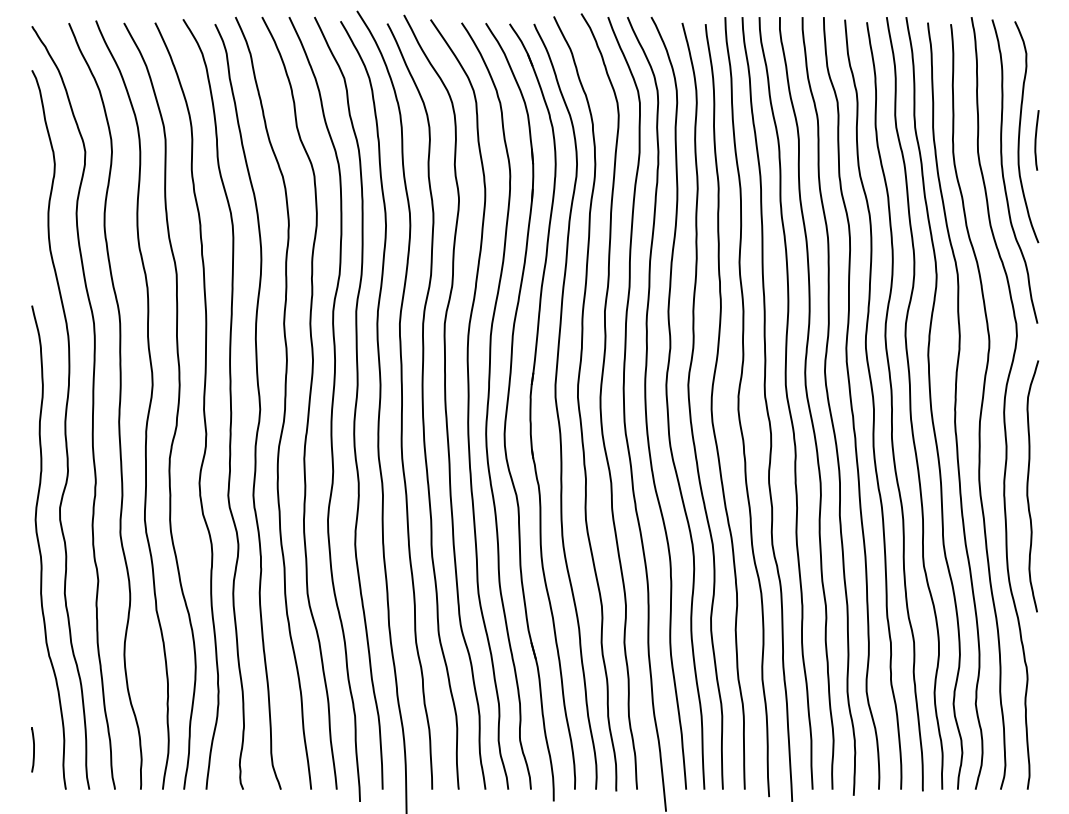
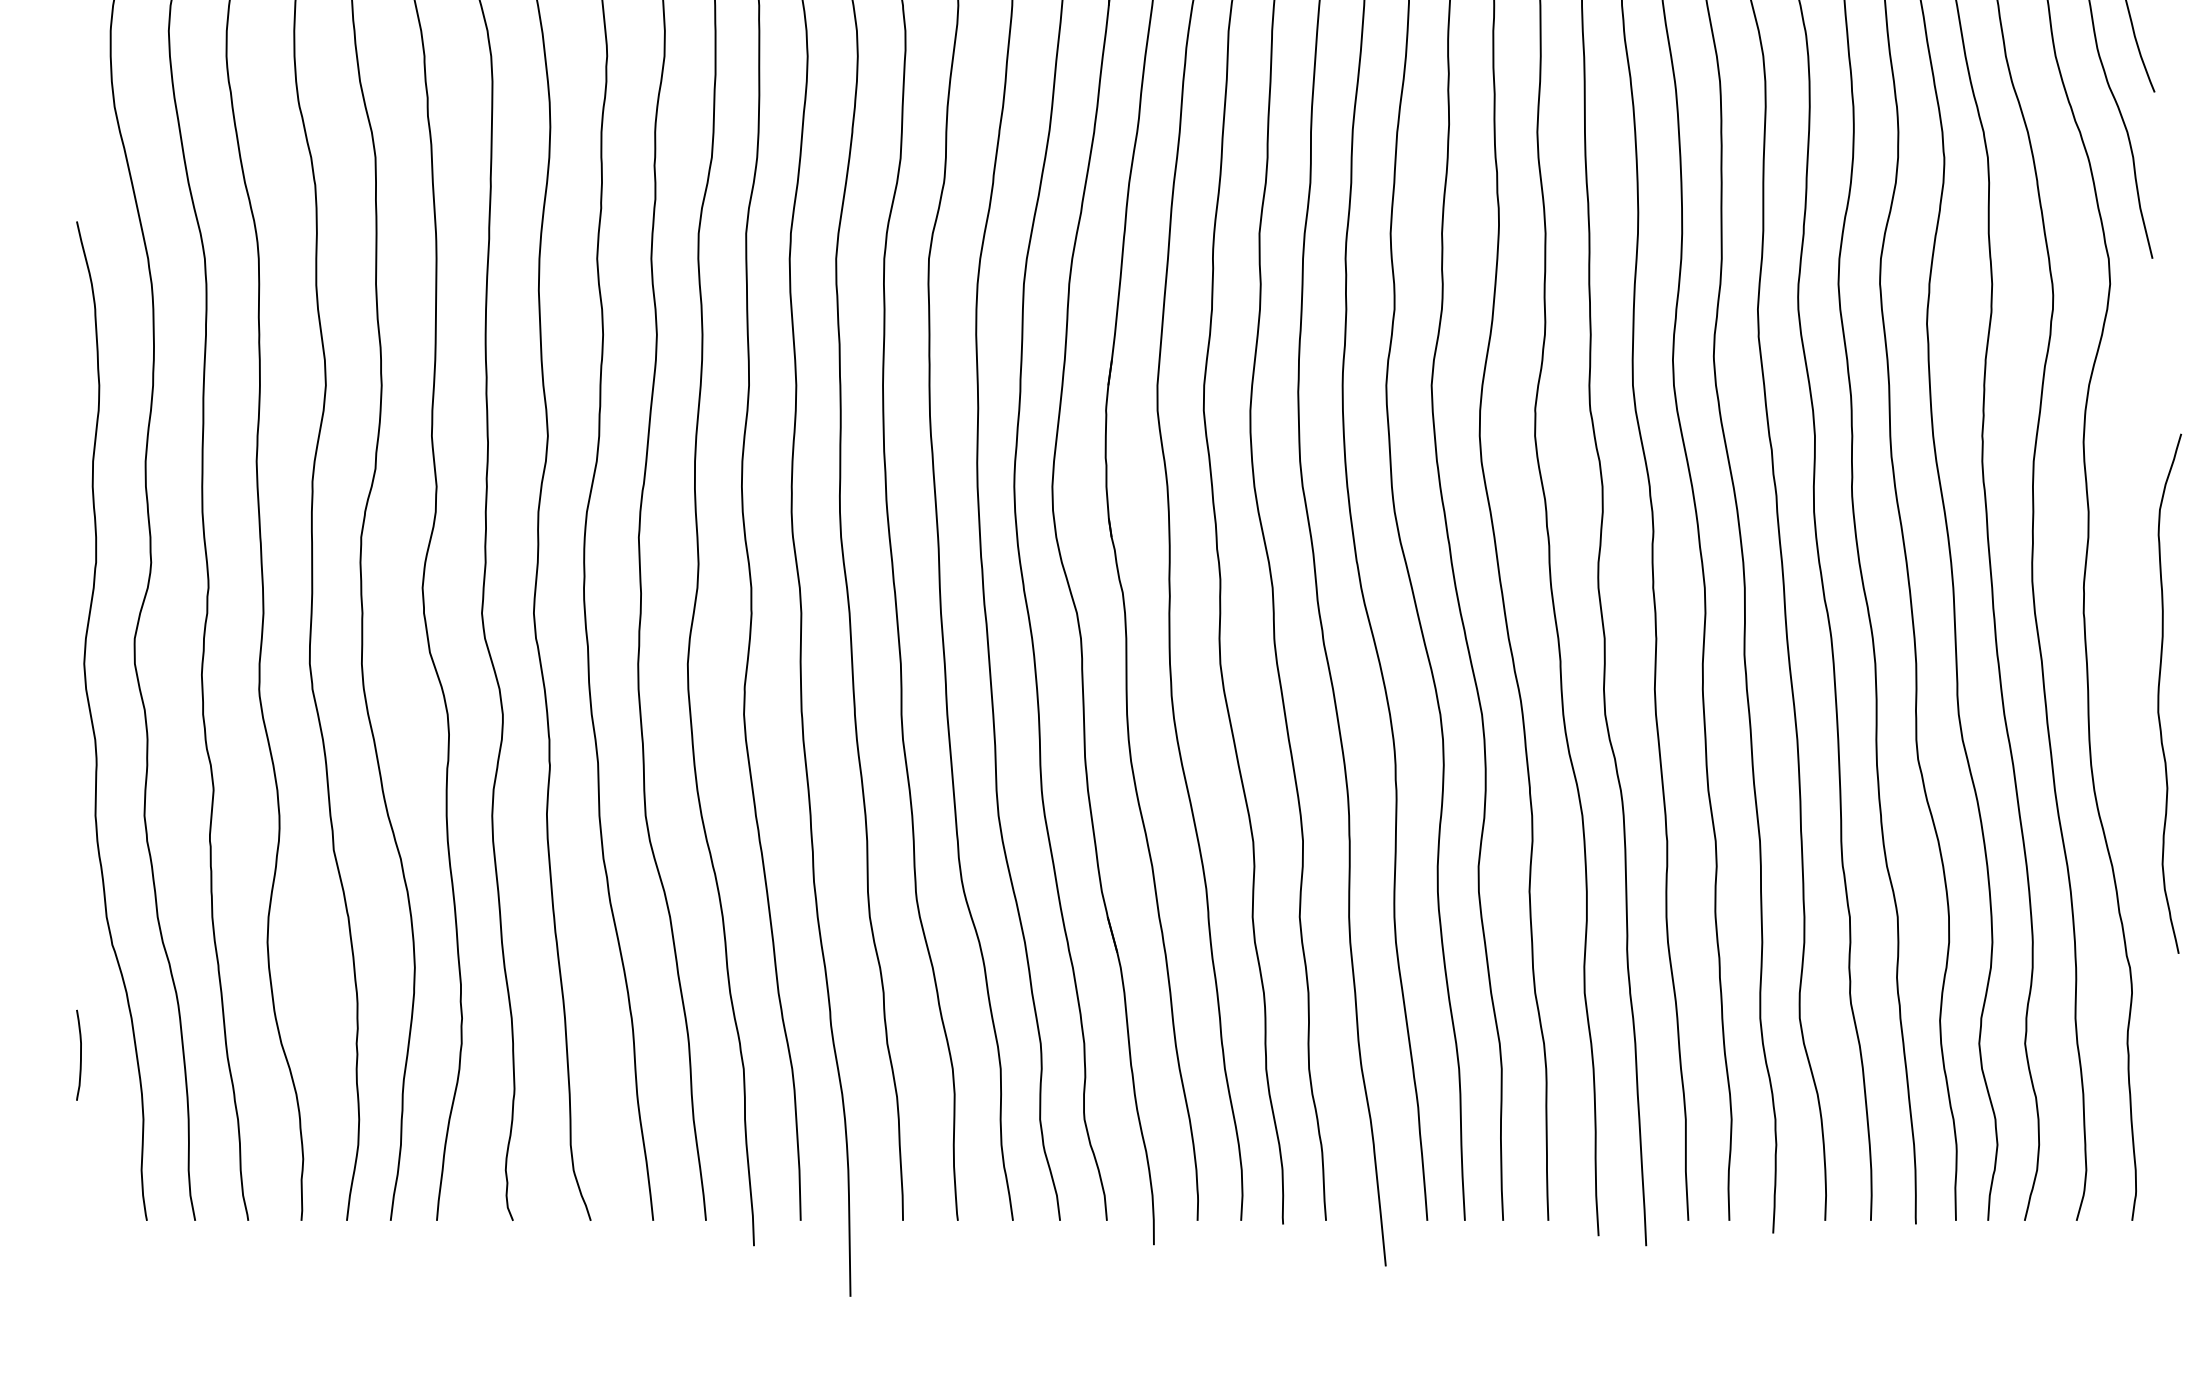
curve: (1028, 486) -> (2160, 694), moved
line: (33, 749) -> (79, 1053), moved

